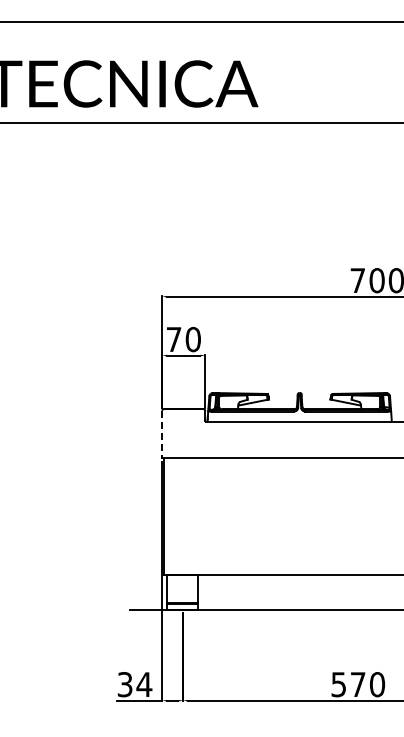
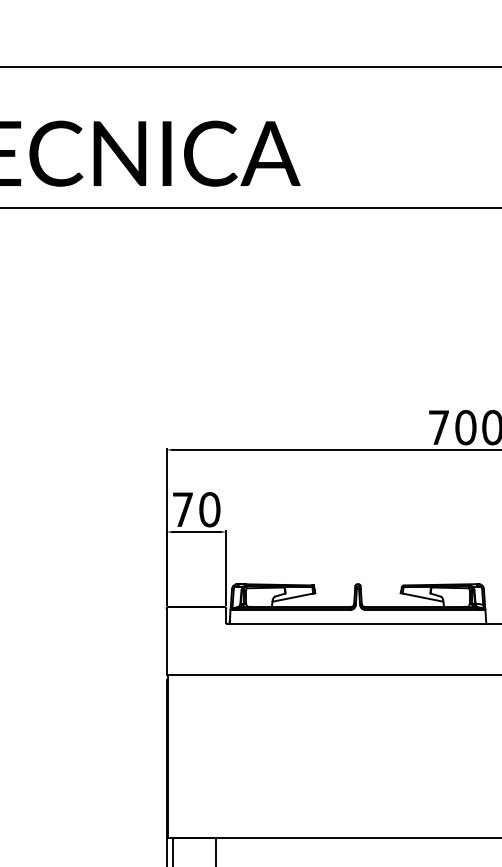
line: (162, 434) -> (166, 641), dashed -> solid

